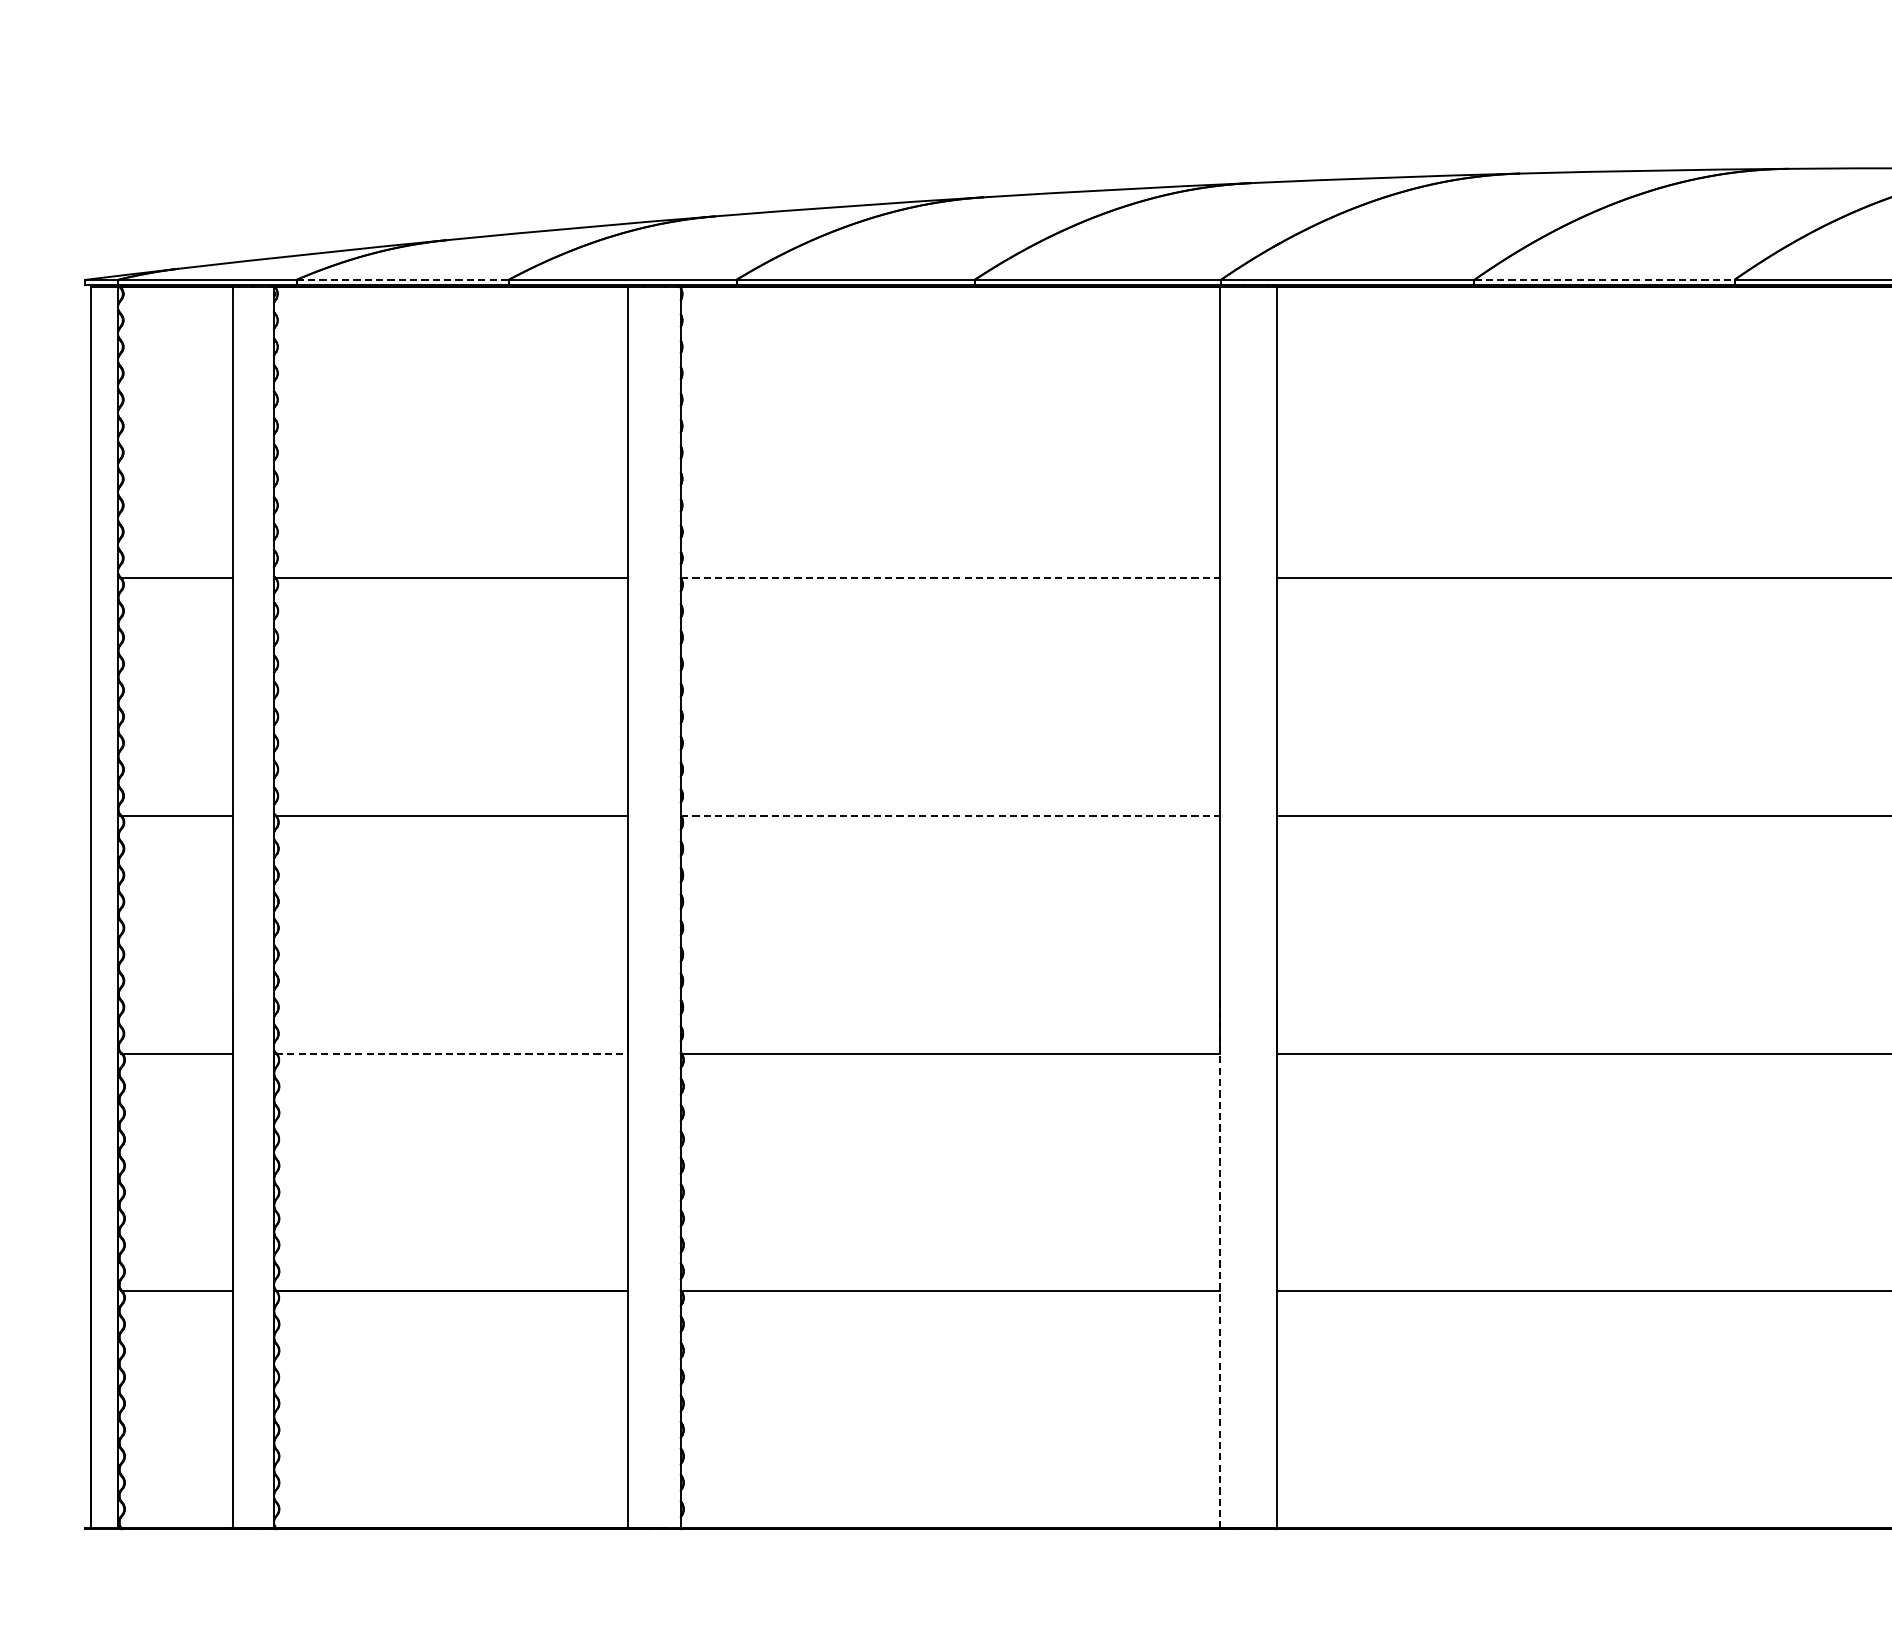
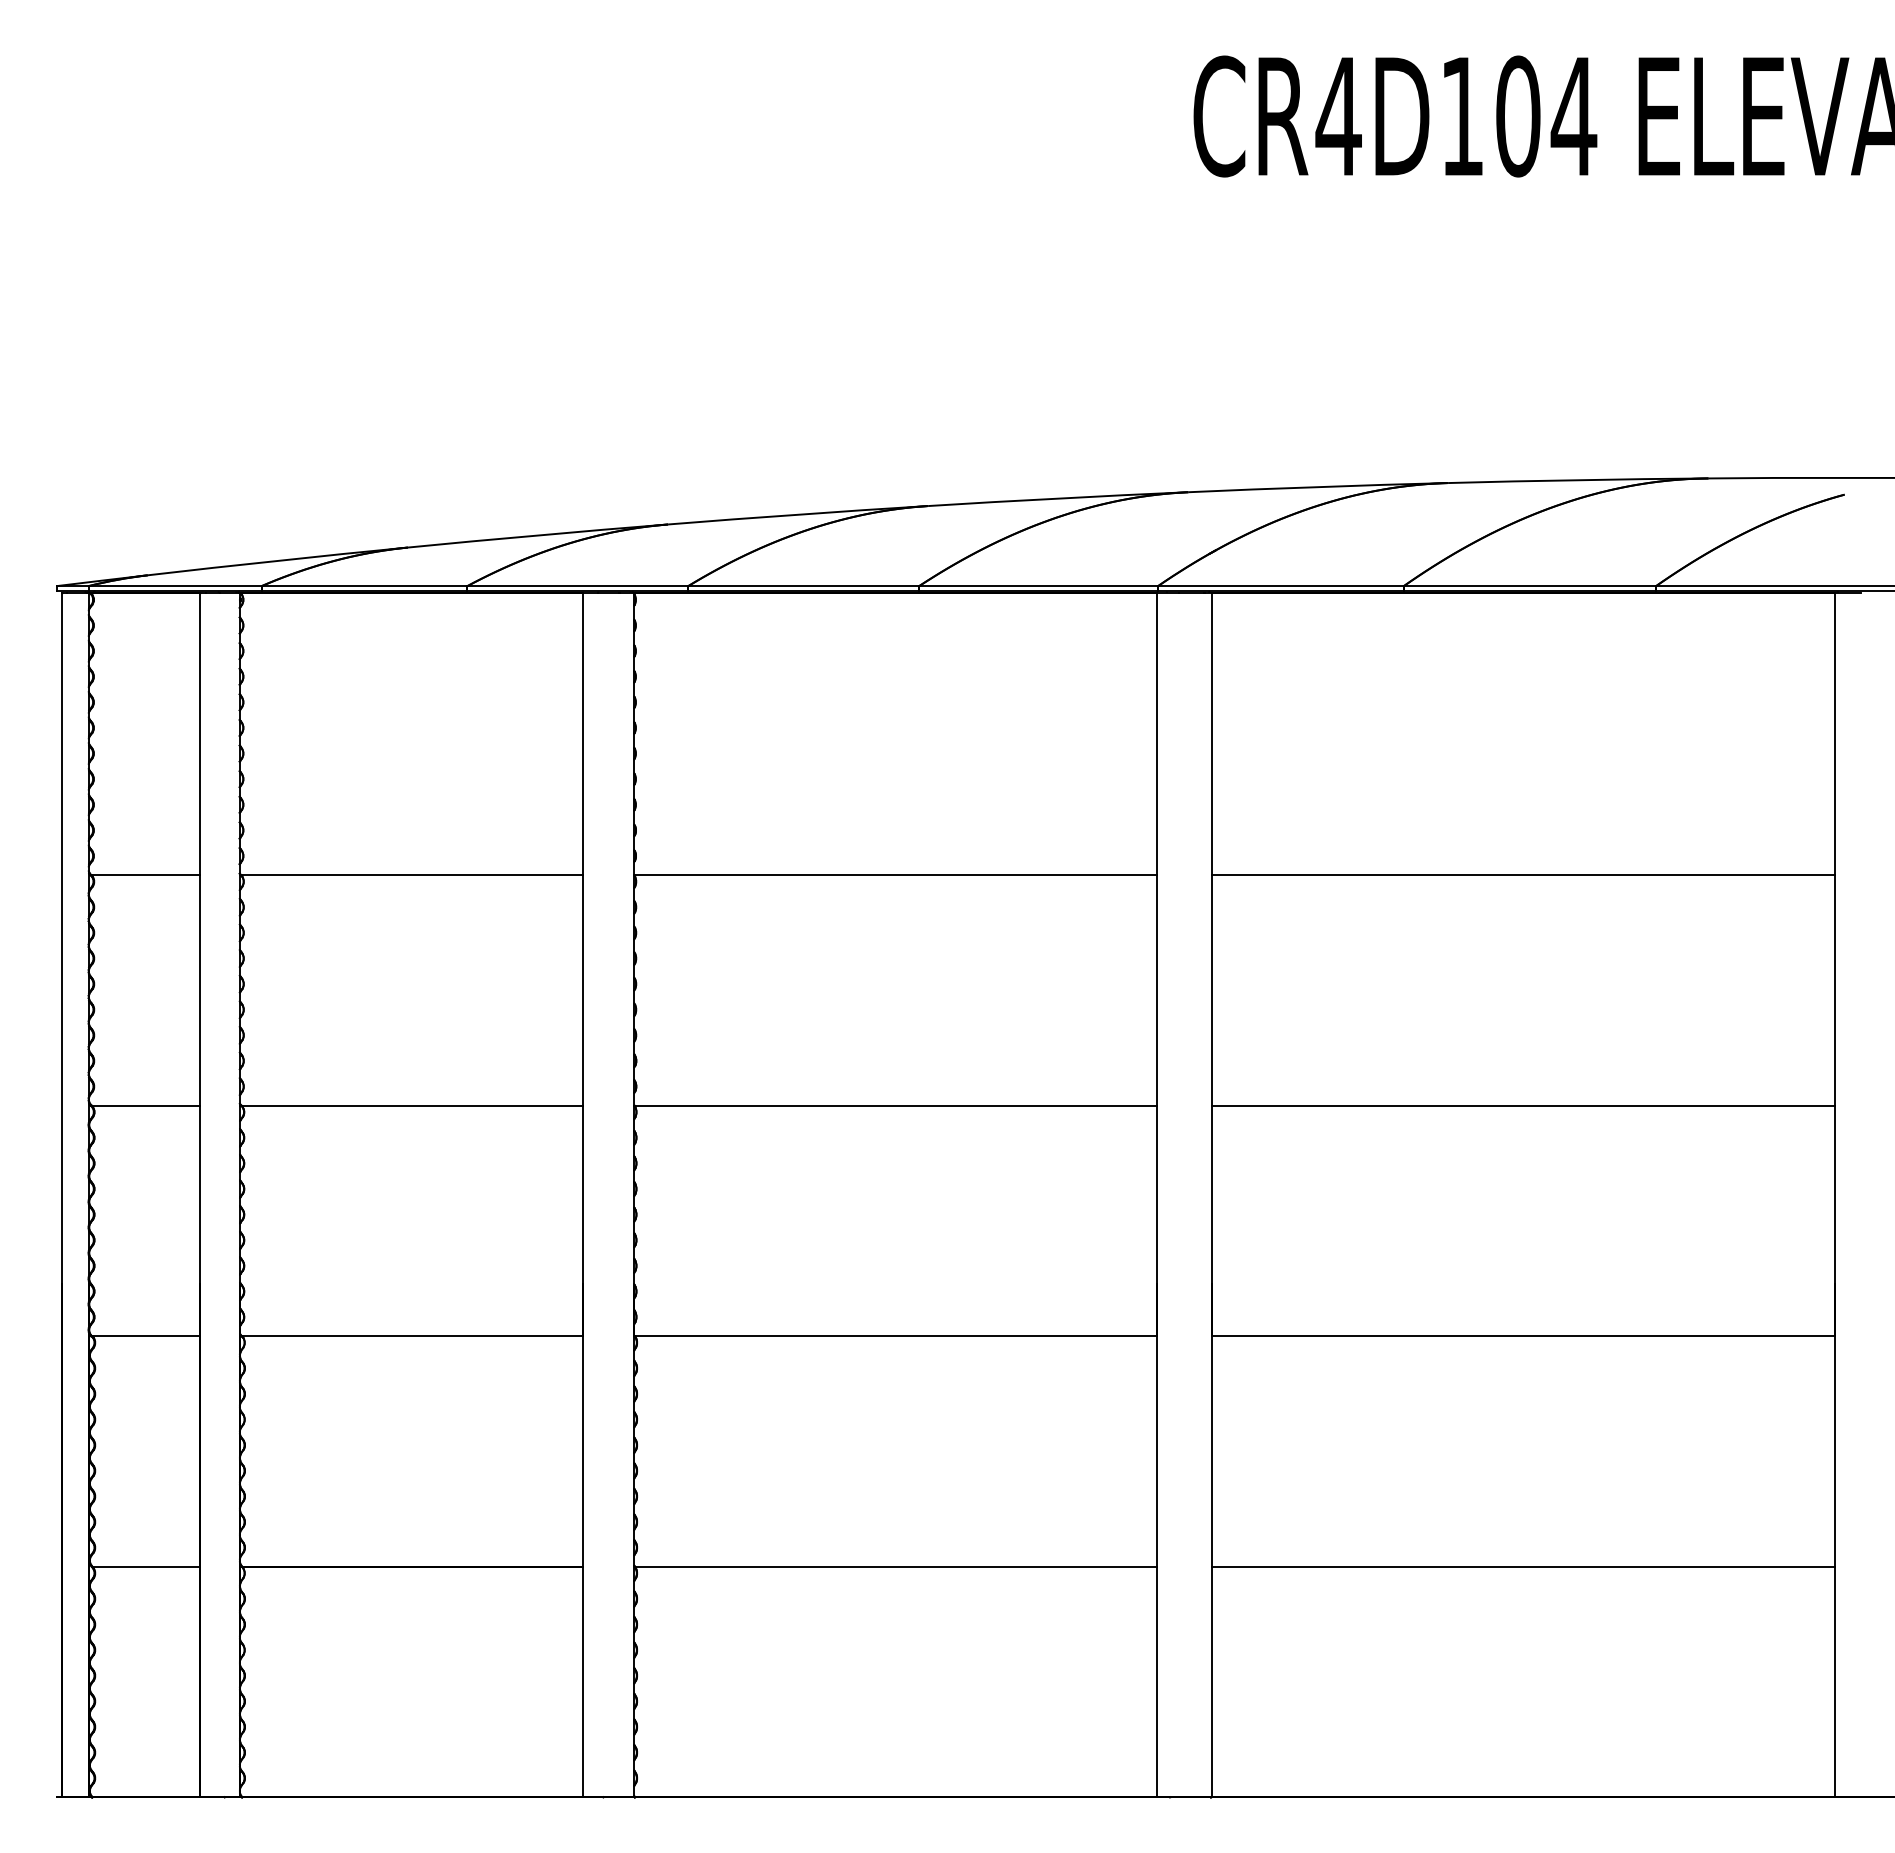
line: (402, 280) -> (364, 586), dashed -> solid
line: (1605, 280) -> (1530, 586), dashed -> solid
line: (951, 578) -> (896, 875), dashed -> solid
line: (951, 815) -> (896, 1105), dashed -> solid
line: (452, 1053) -> (412, 1336), dashed -> solid
line: (1220, 1264) -> (1157, 1540), dashed -> solid

